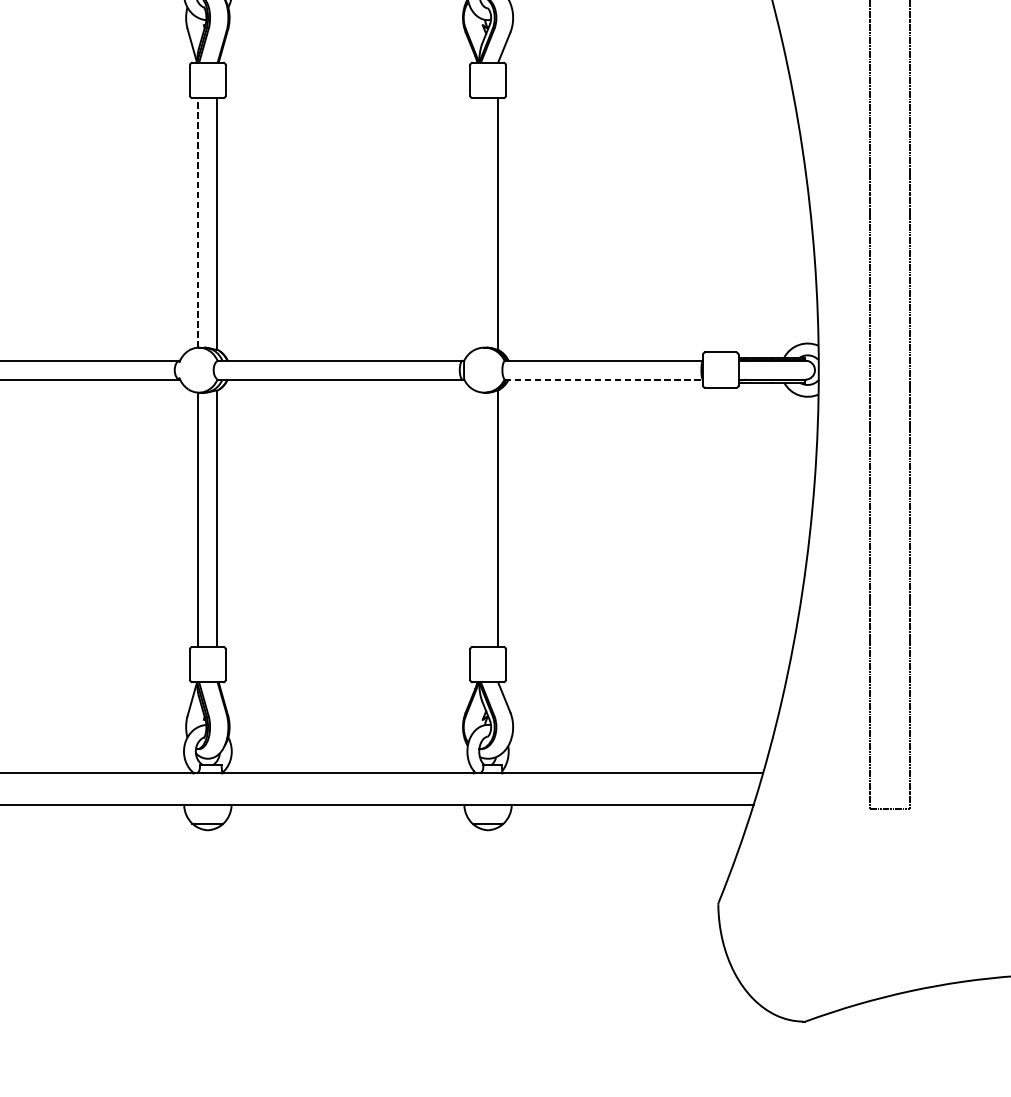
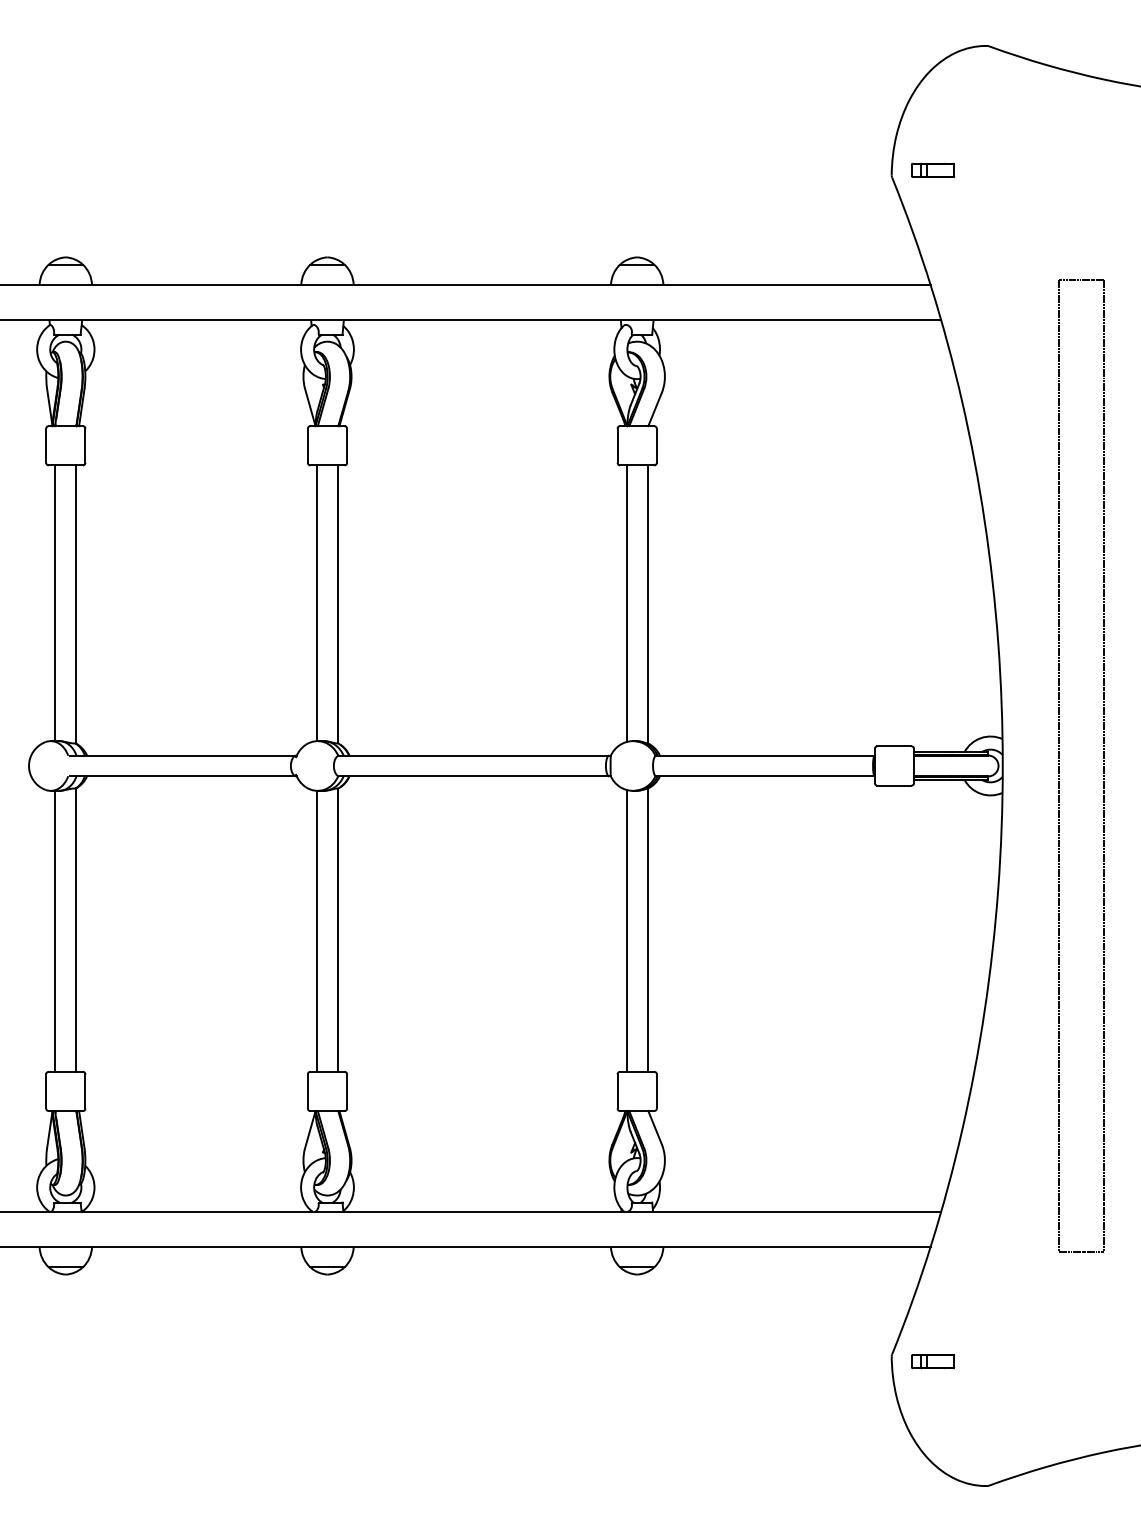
line: (198, 223) -> (317, 603), dashed -> solid
line: (478, 223) -> (626, 603), added
line: (604, 379) -> (765, 776), dashed -> solid
line: (478, 518) -> (626, 930), added
part: (756, 908) -> (933, 1361), added

